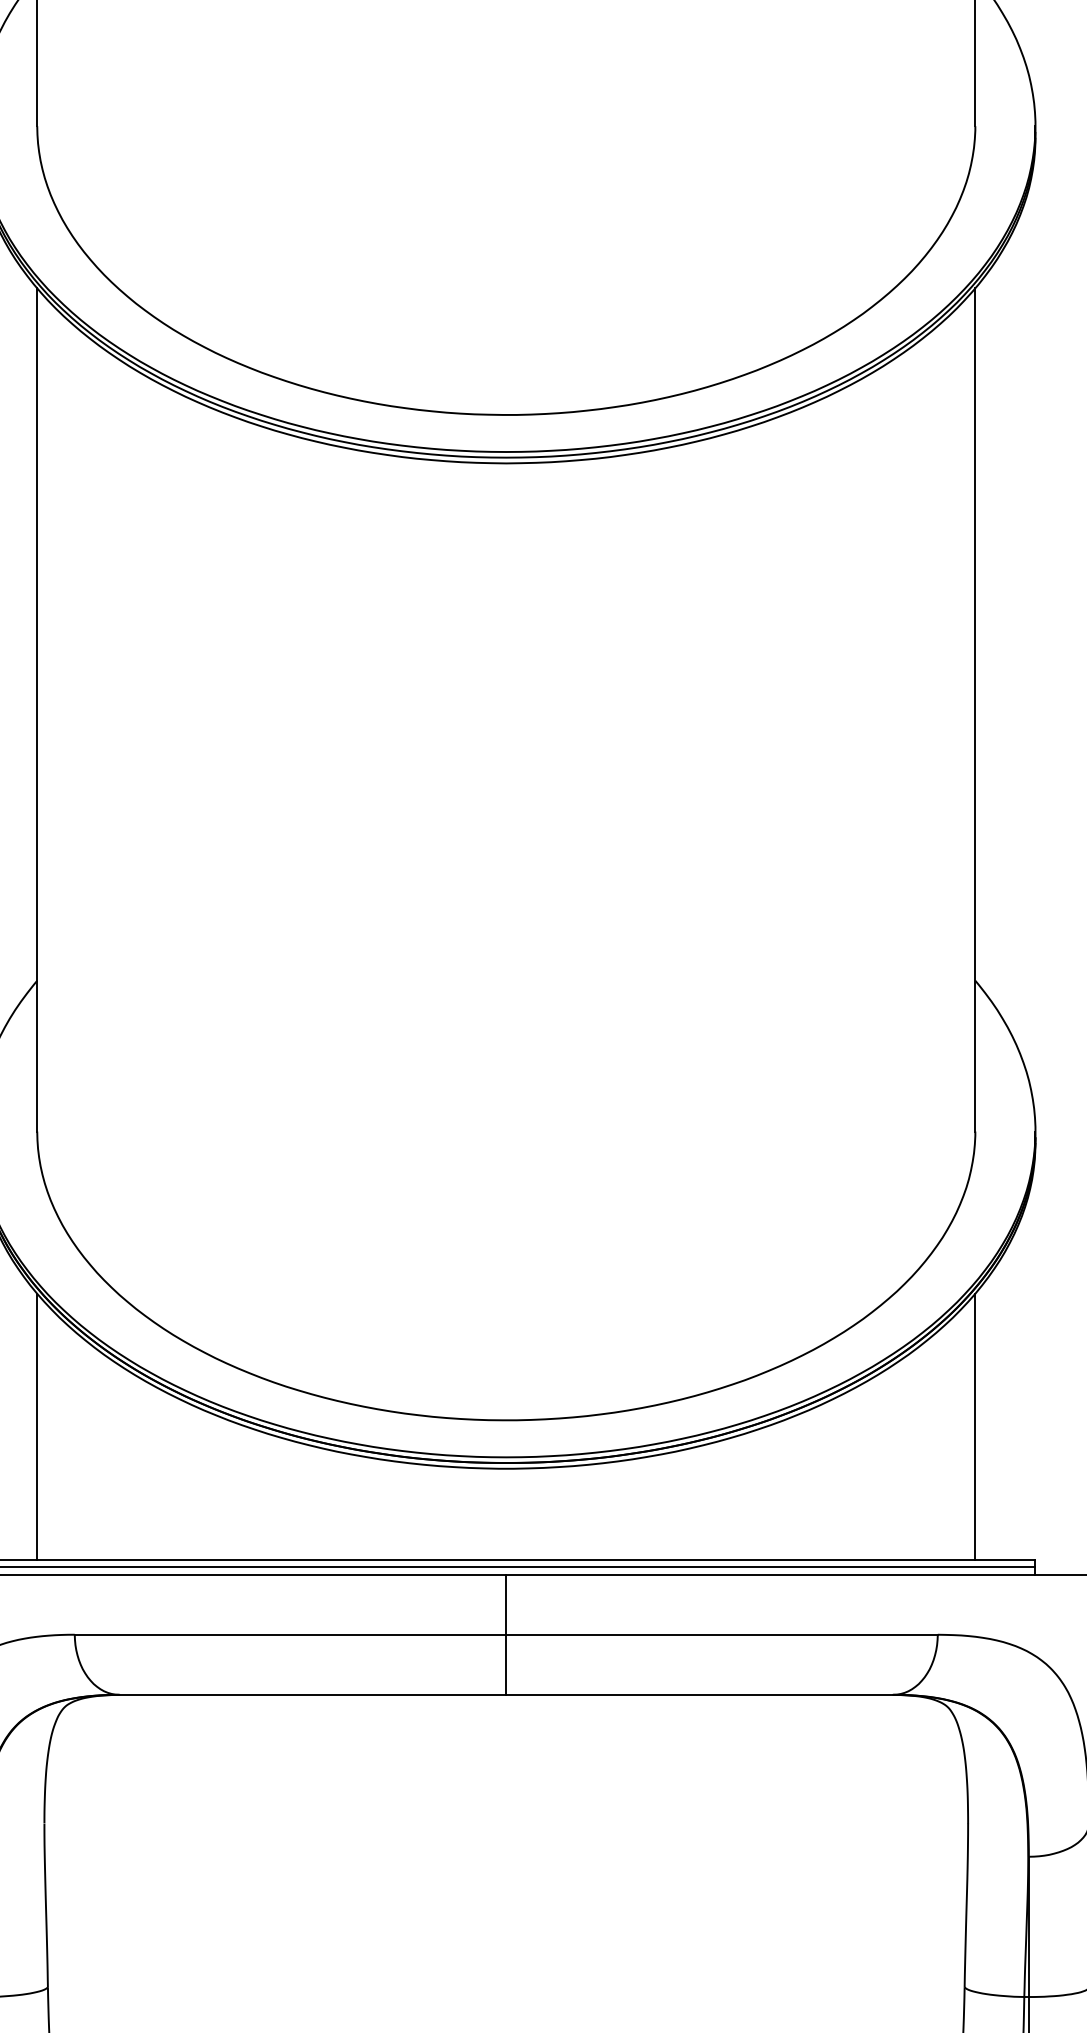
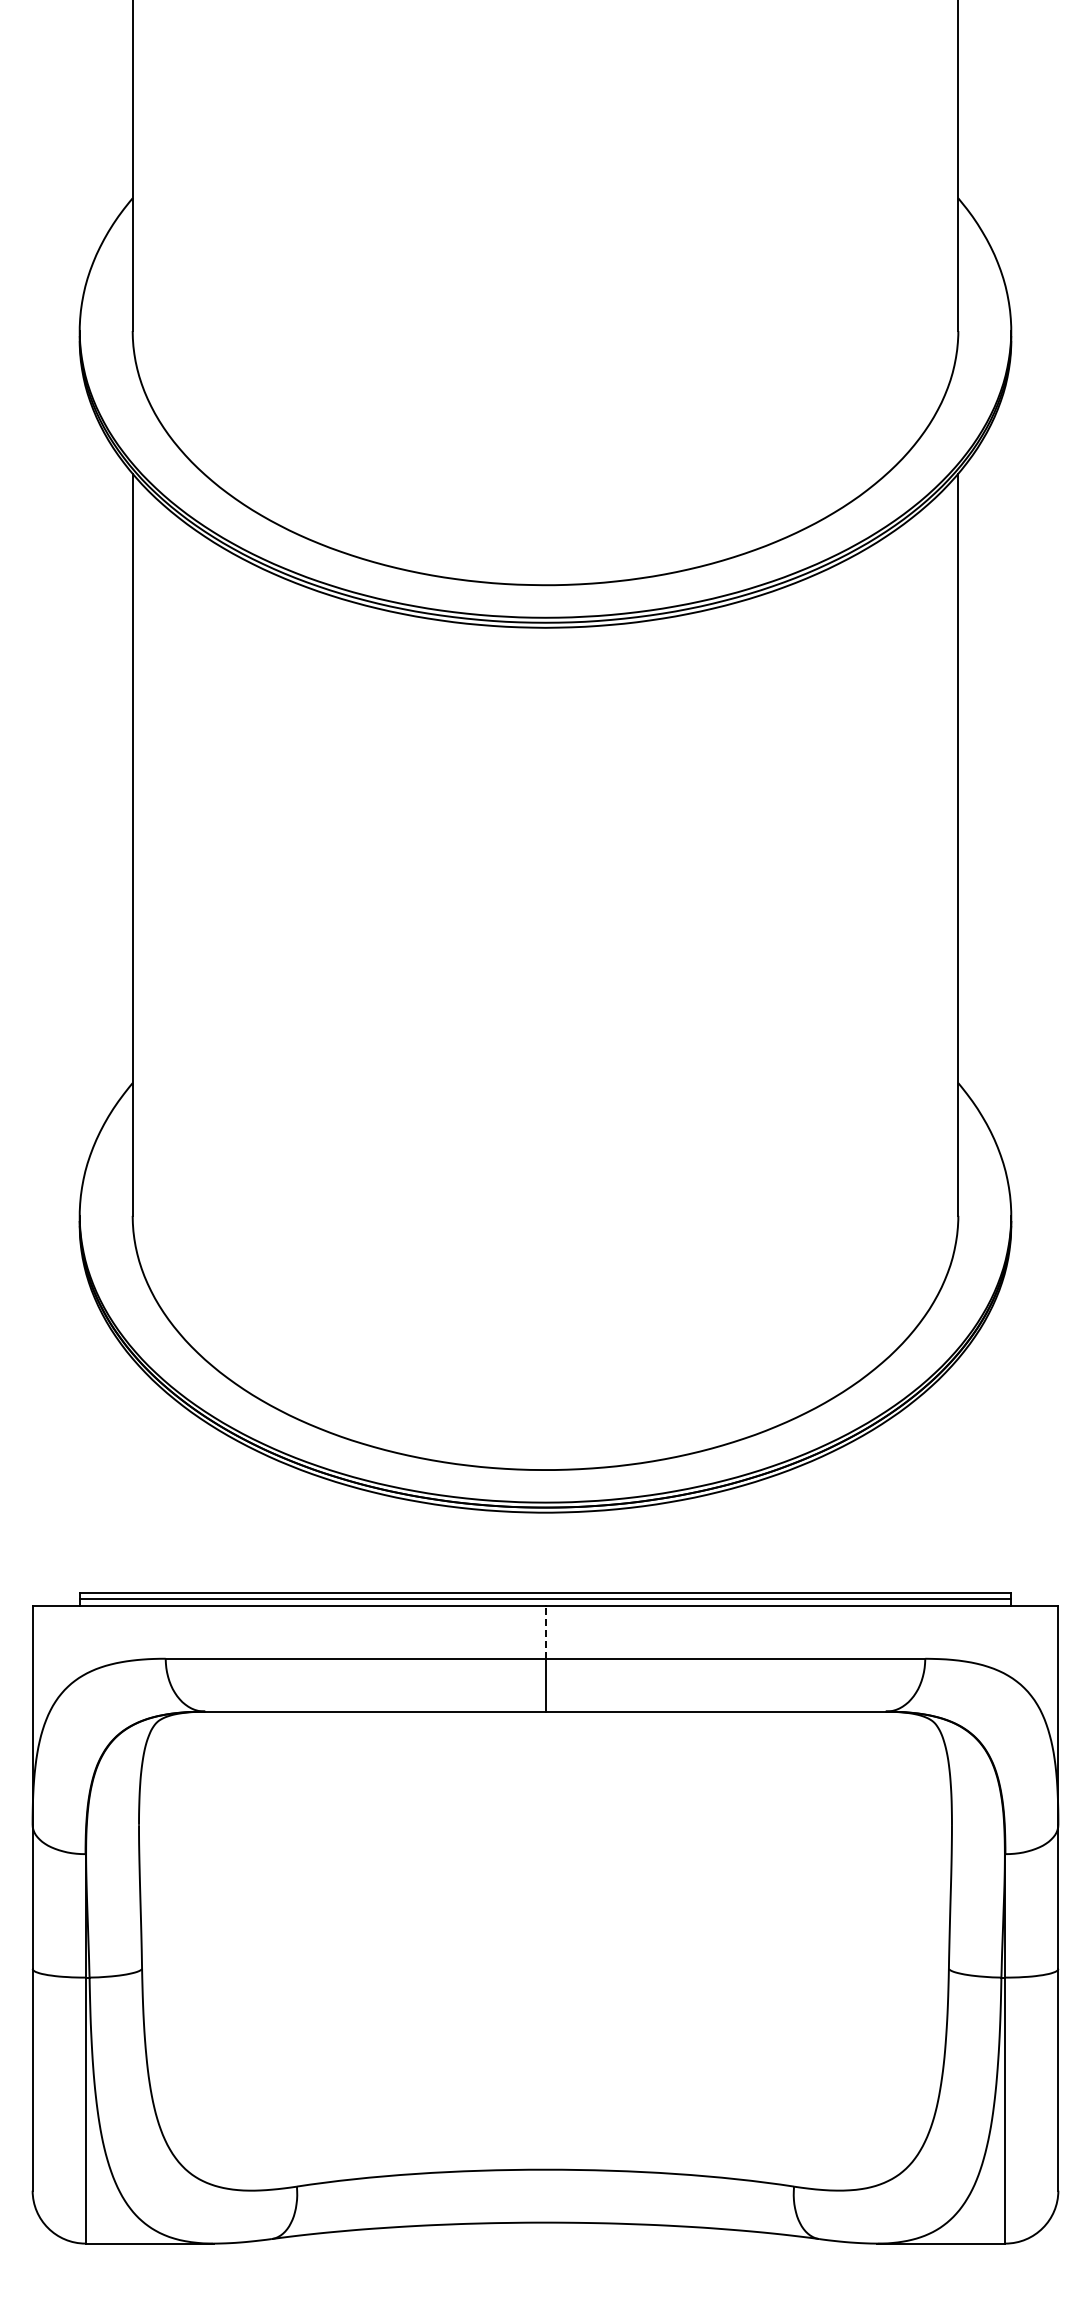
line: (37, 1426) -> (132, 1475), removed
line: (975, 1426) -> (958, 1475), removed
line: (506, 1603) -> (545, 1631), solid -> dashed

